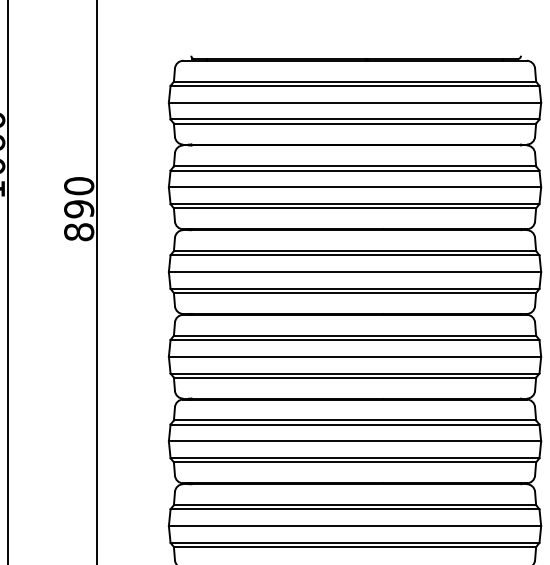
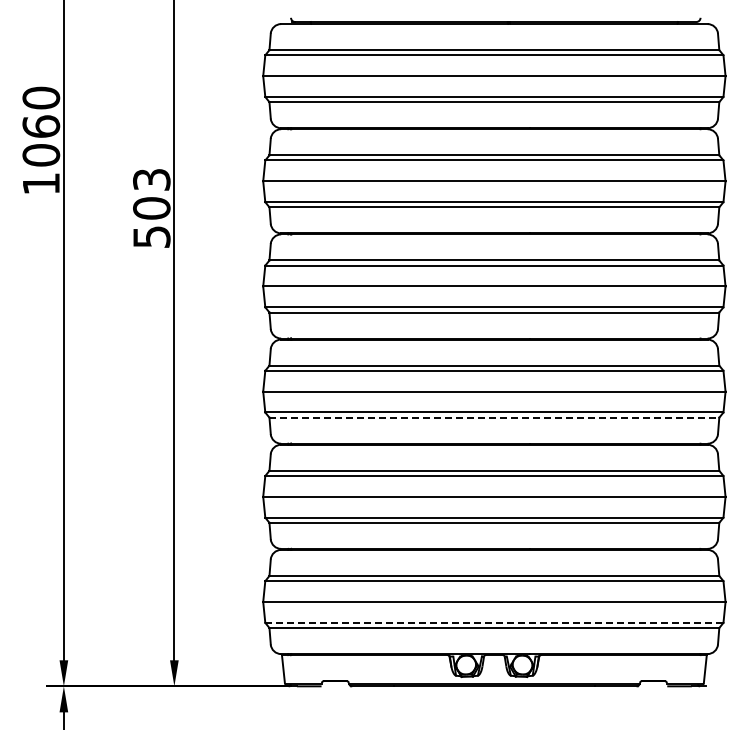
text: (78, 209) -> (151, 208), 890 -> 503
line: (355, 377) -> (494, 417), solid -> dashed
line: (355, 542) -> (494, 622), solid -> dashed

